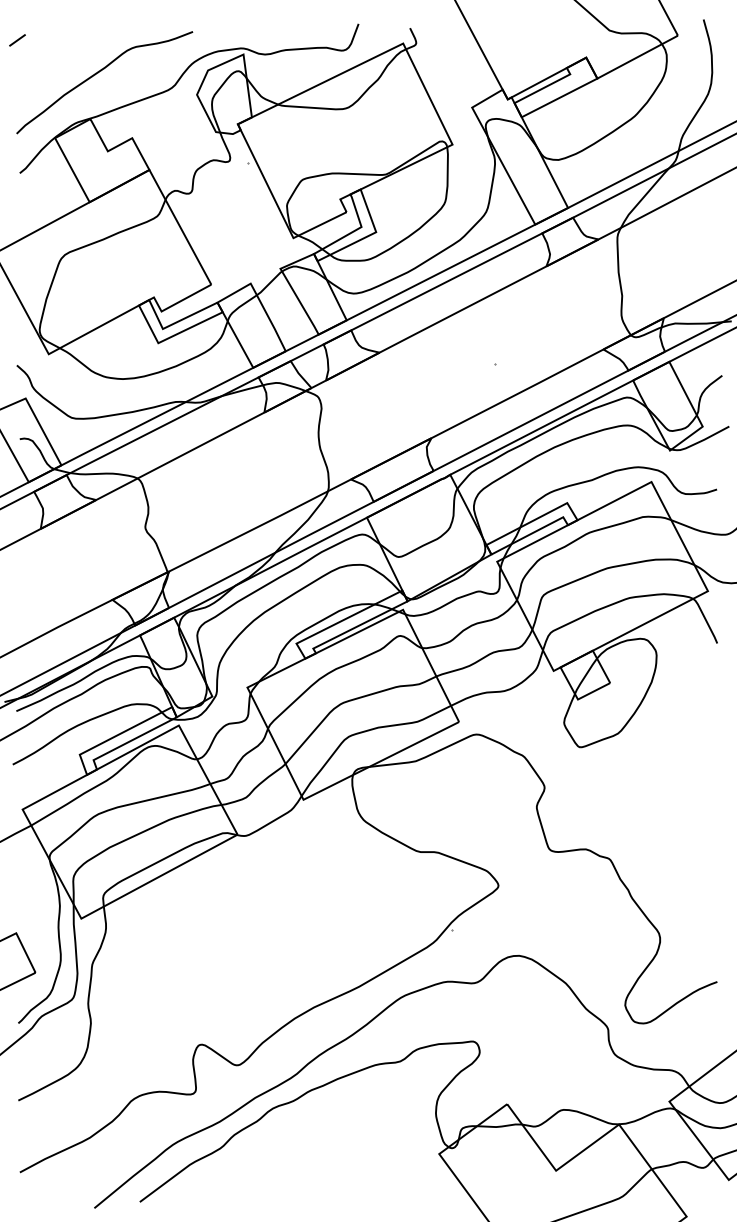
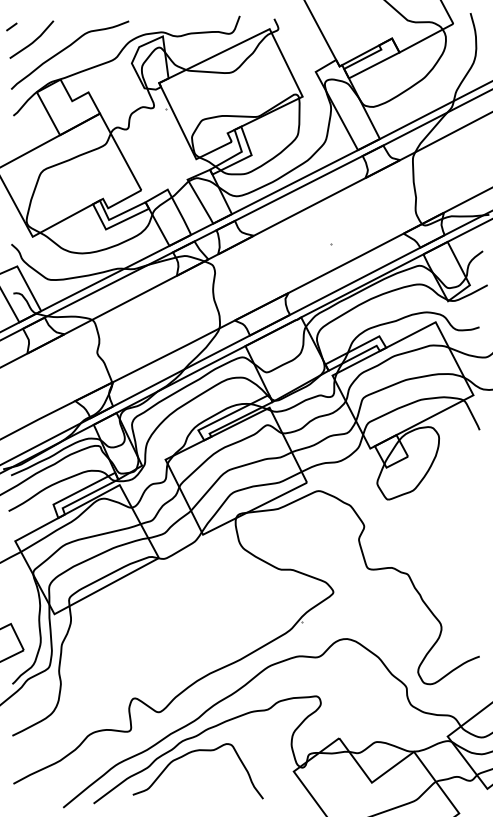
line: (49, 60) -> (33, 40), added
curve: (281, 1128) -> (188, 754), added

